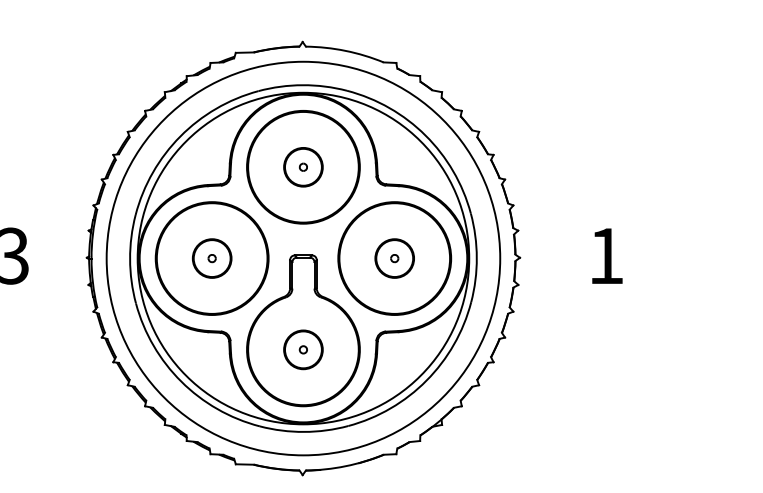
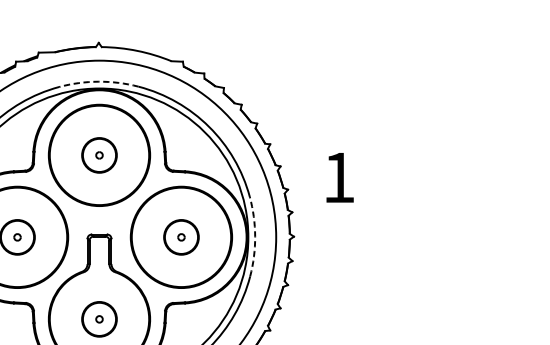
arc: (302, 85) -> (98, 81), solid -> dashed
text: (607, 255) -> (340, 177), moved
arc: (476, 257) -> (254, 236), solid -> dashed

